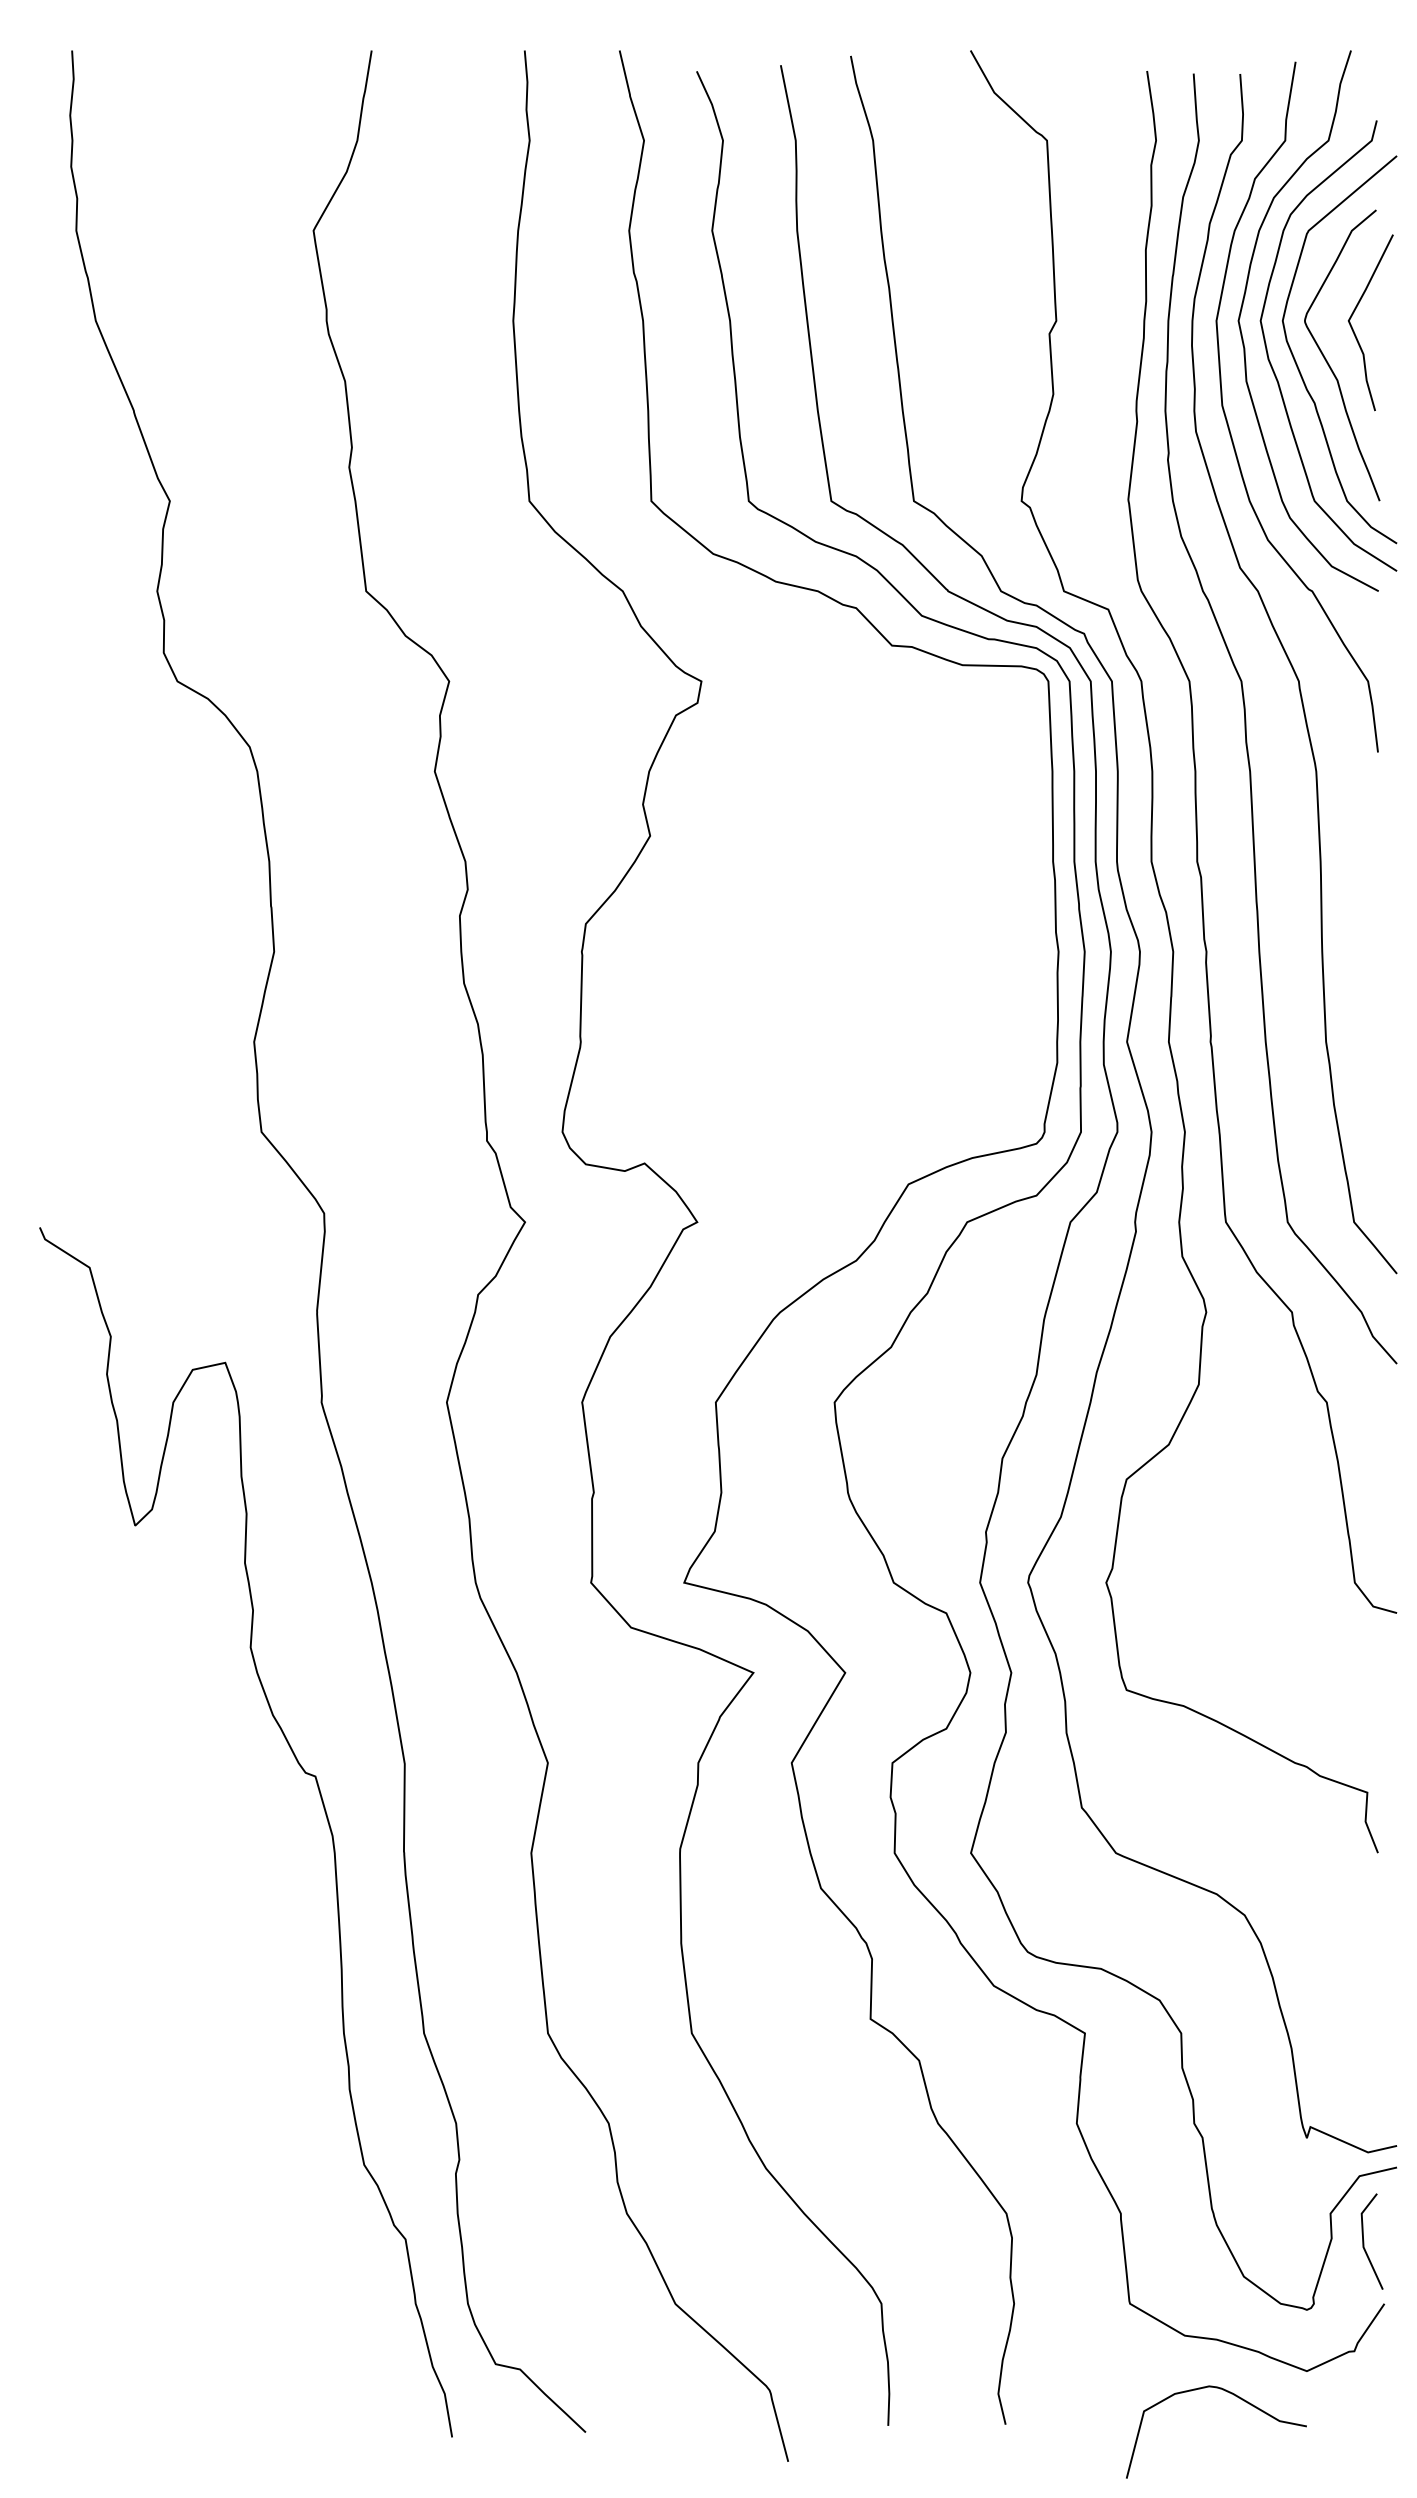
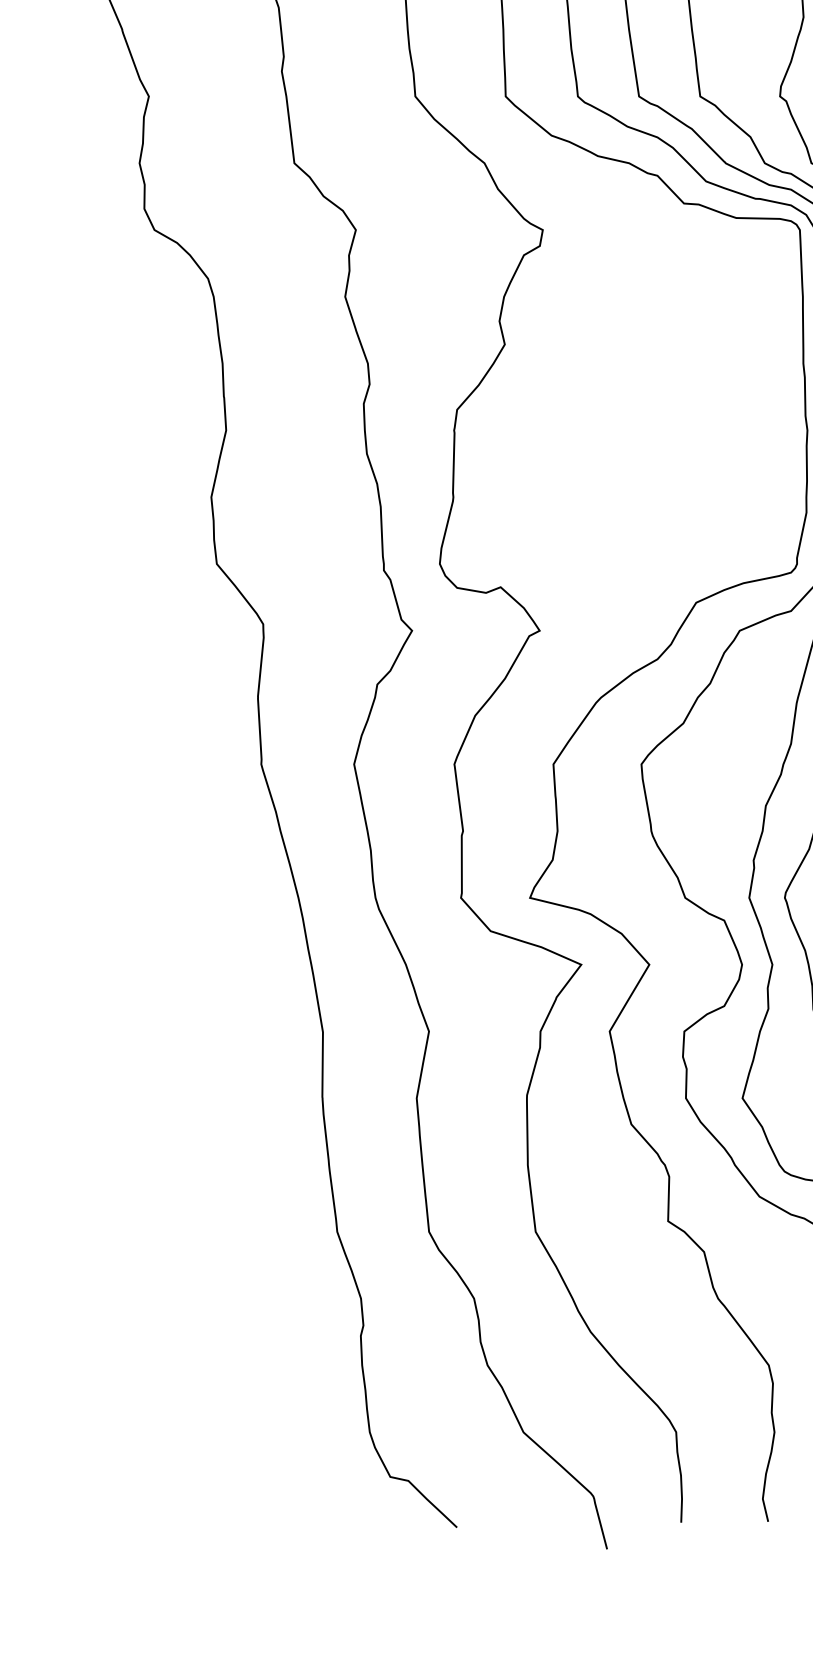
curve: (324, 1812) -> (263, 1068), removed

